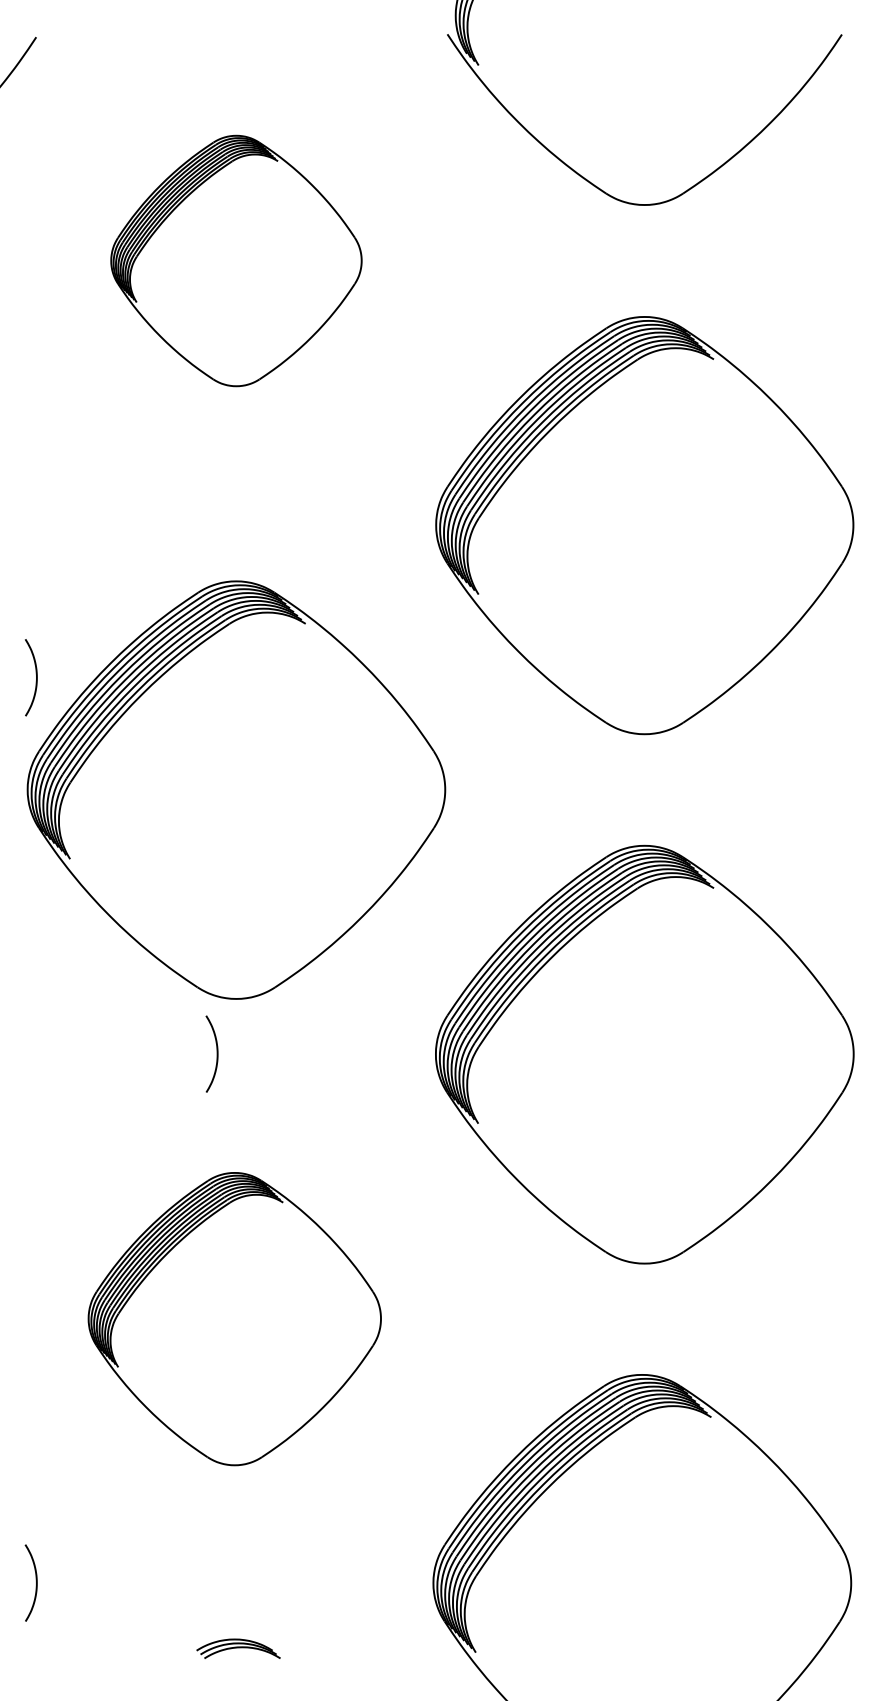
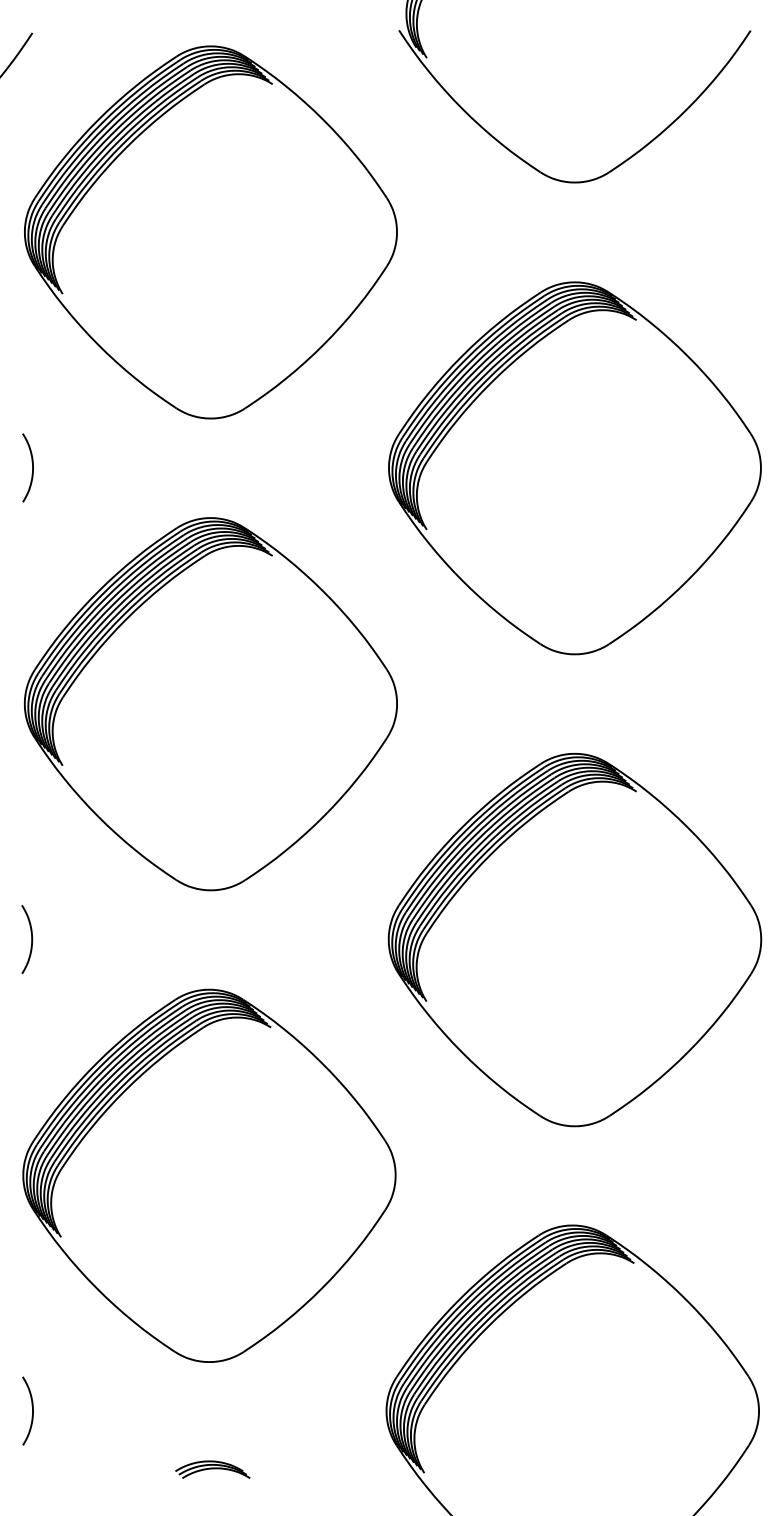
part: (235, 261) -> (210, 232), size x1.67
curve: (36, 677) -> (32, 467), moved
curve: (216, 1054) -> (31, 939), moved
part: (234, 1318) -> (209, 1175), size x1.43

